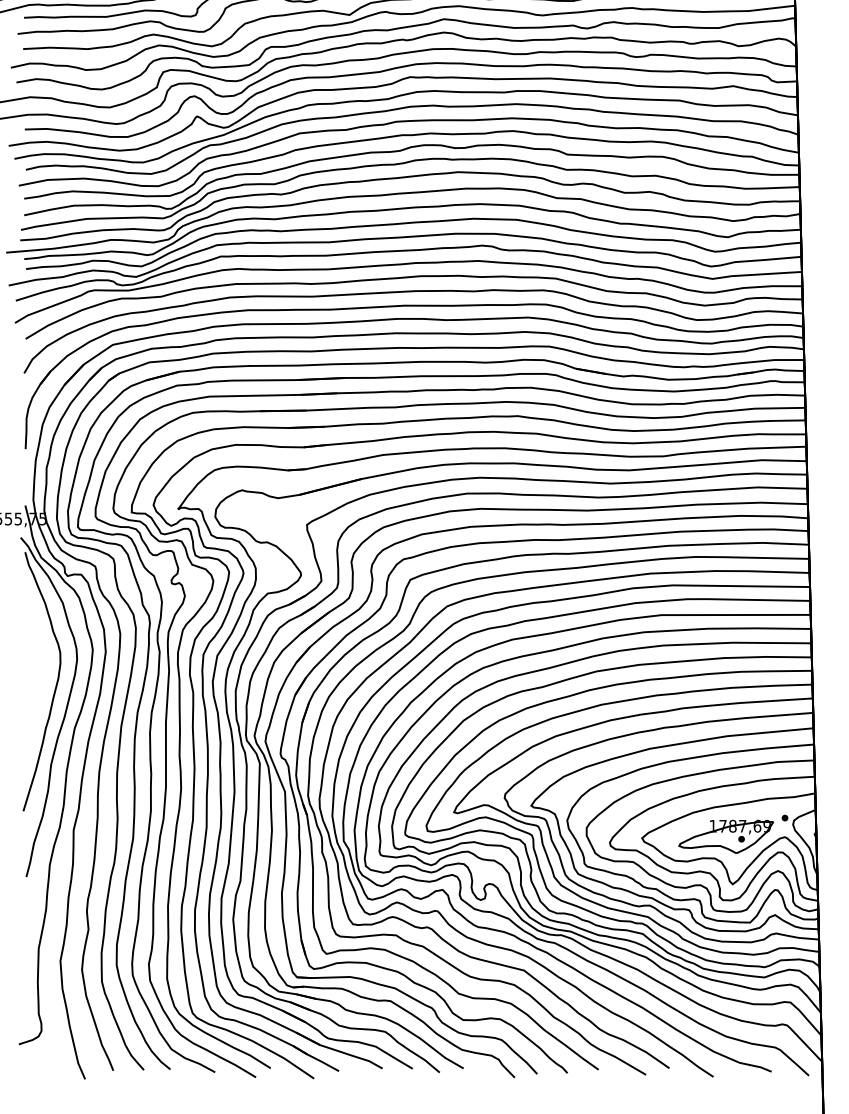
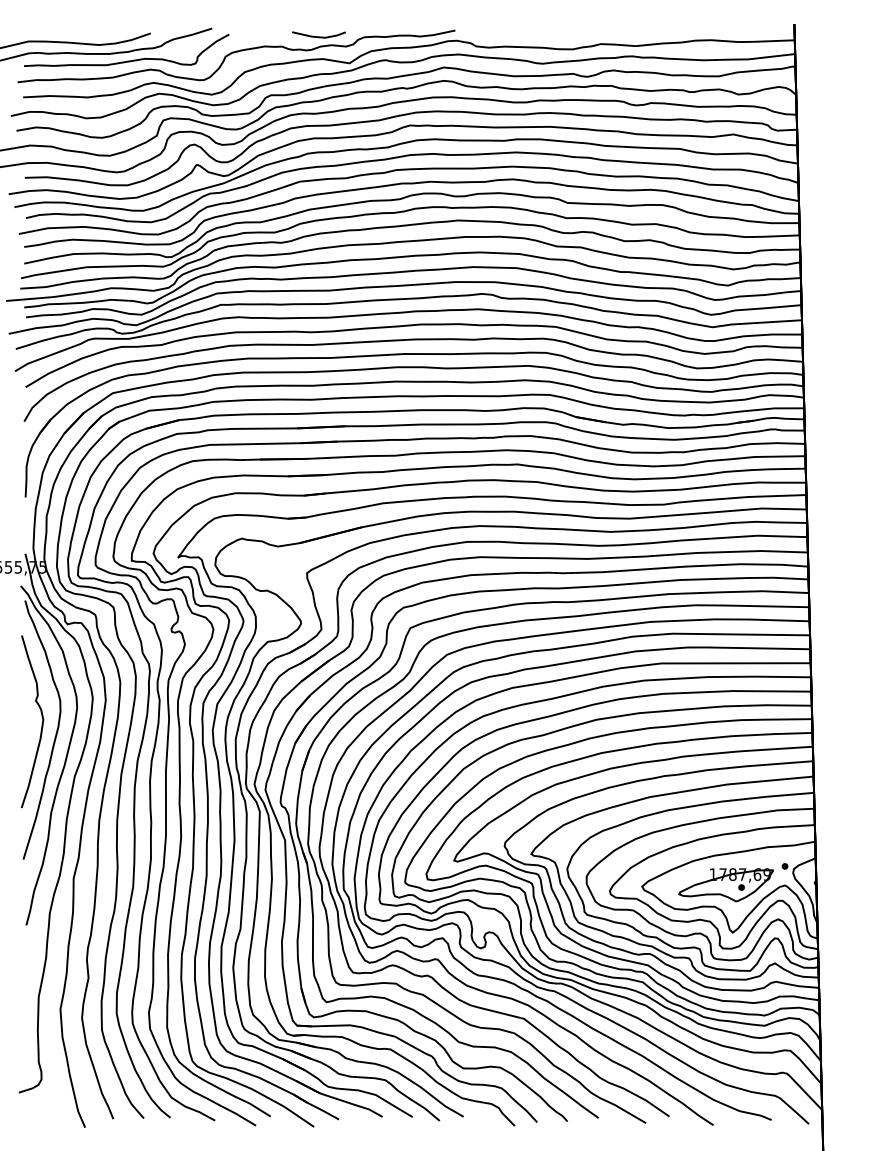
curve: (41, 675) -> (41, 723), added

